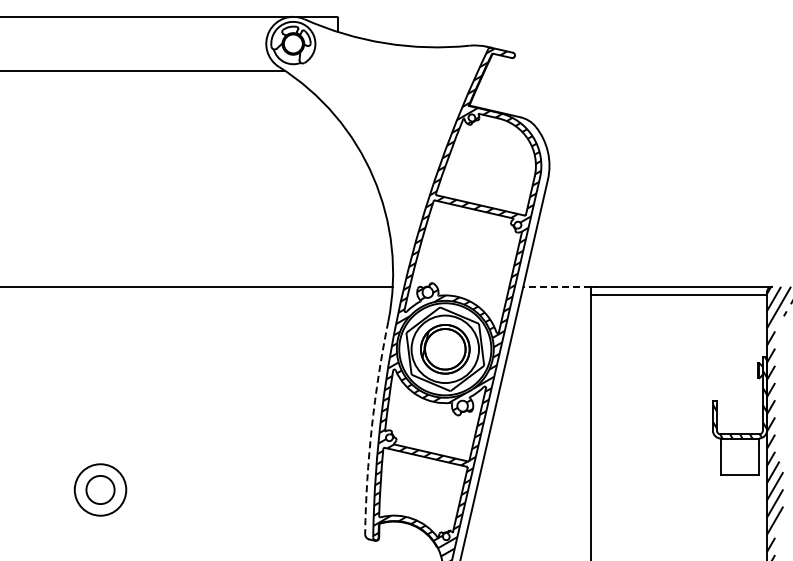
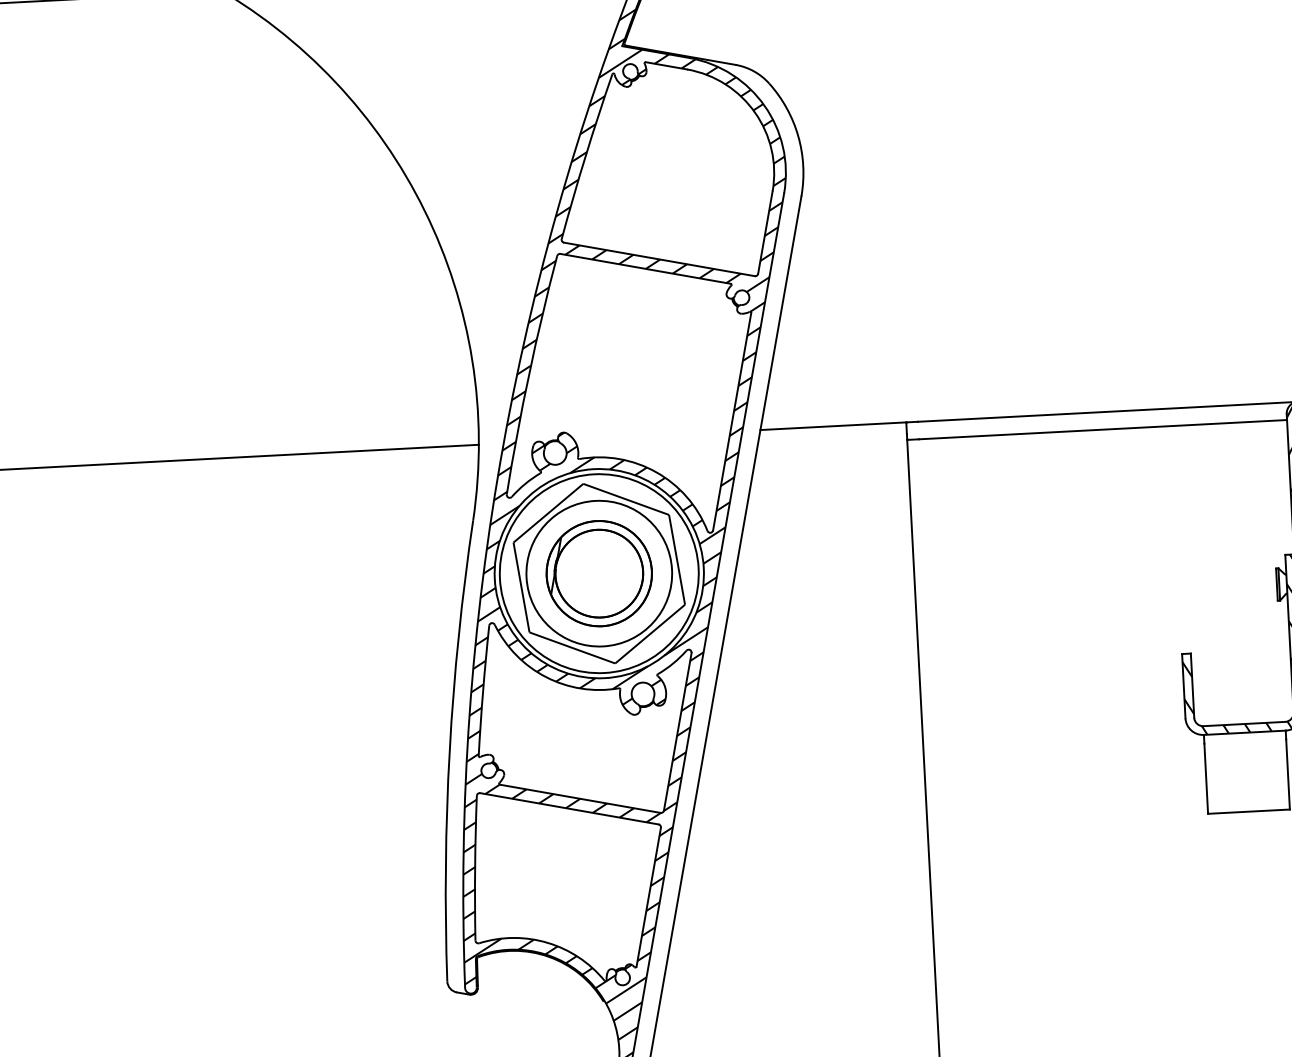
line: (557, 286) -> (834, 425), dashed -> solid
arc: (371, 427) -> (448, 750), dashed -> solid

